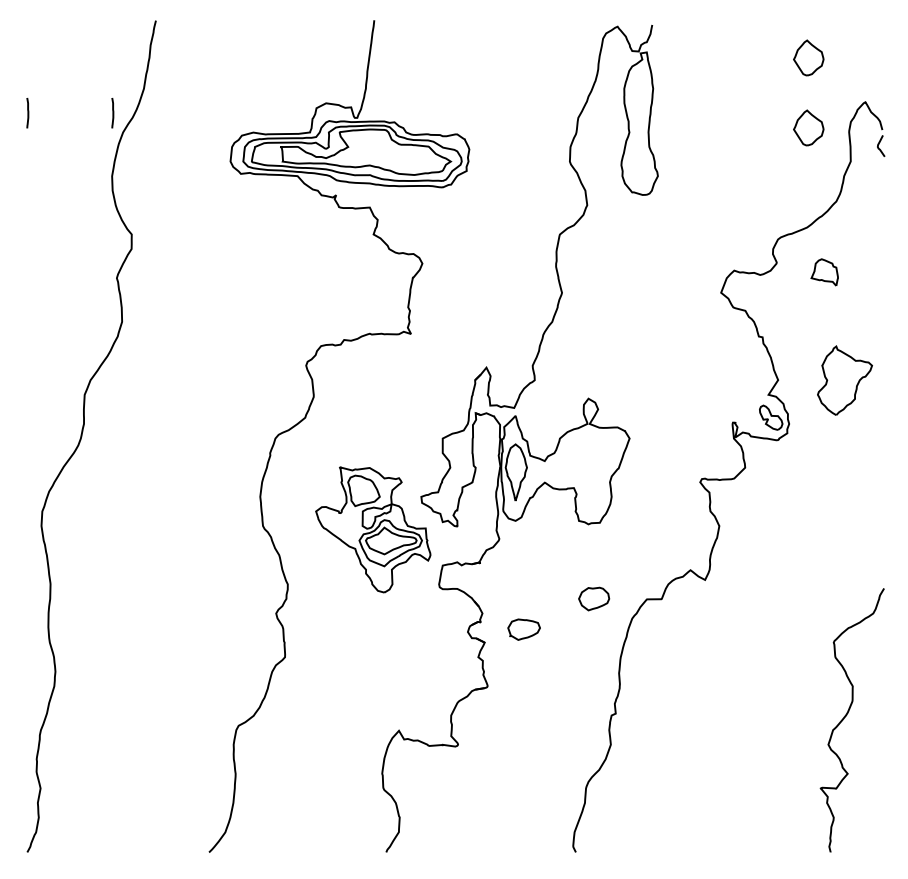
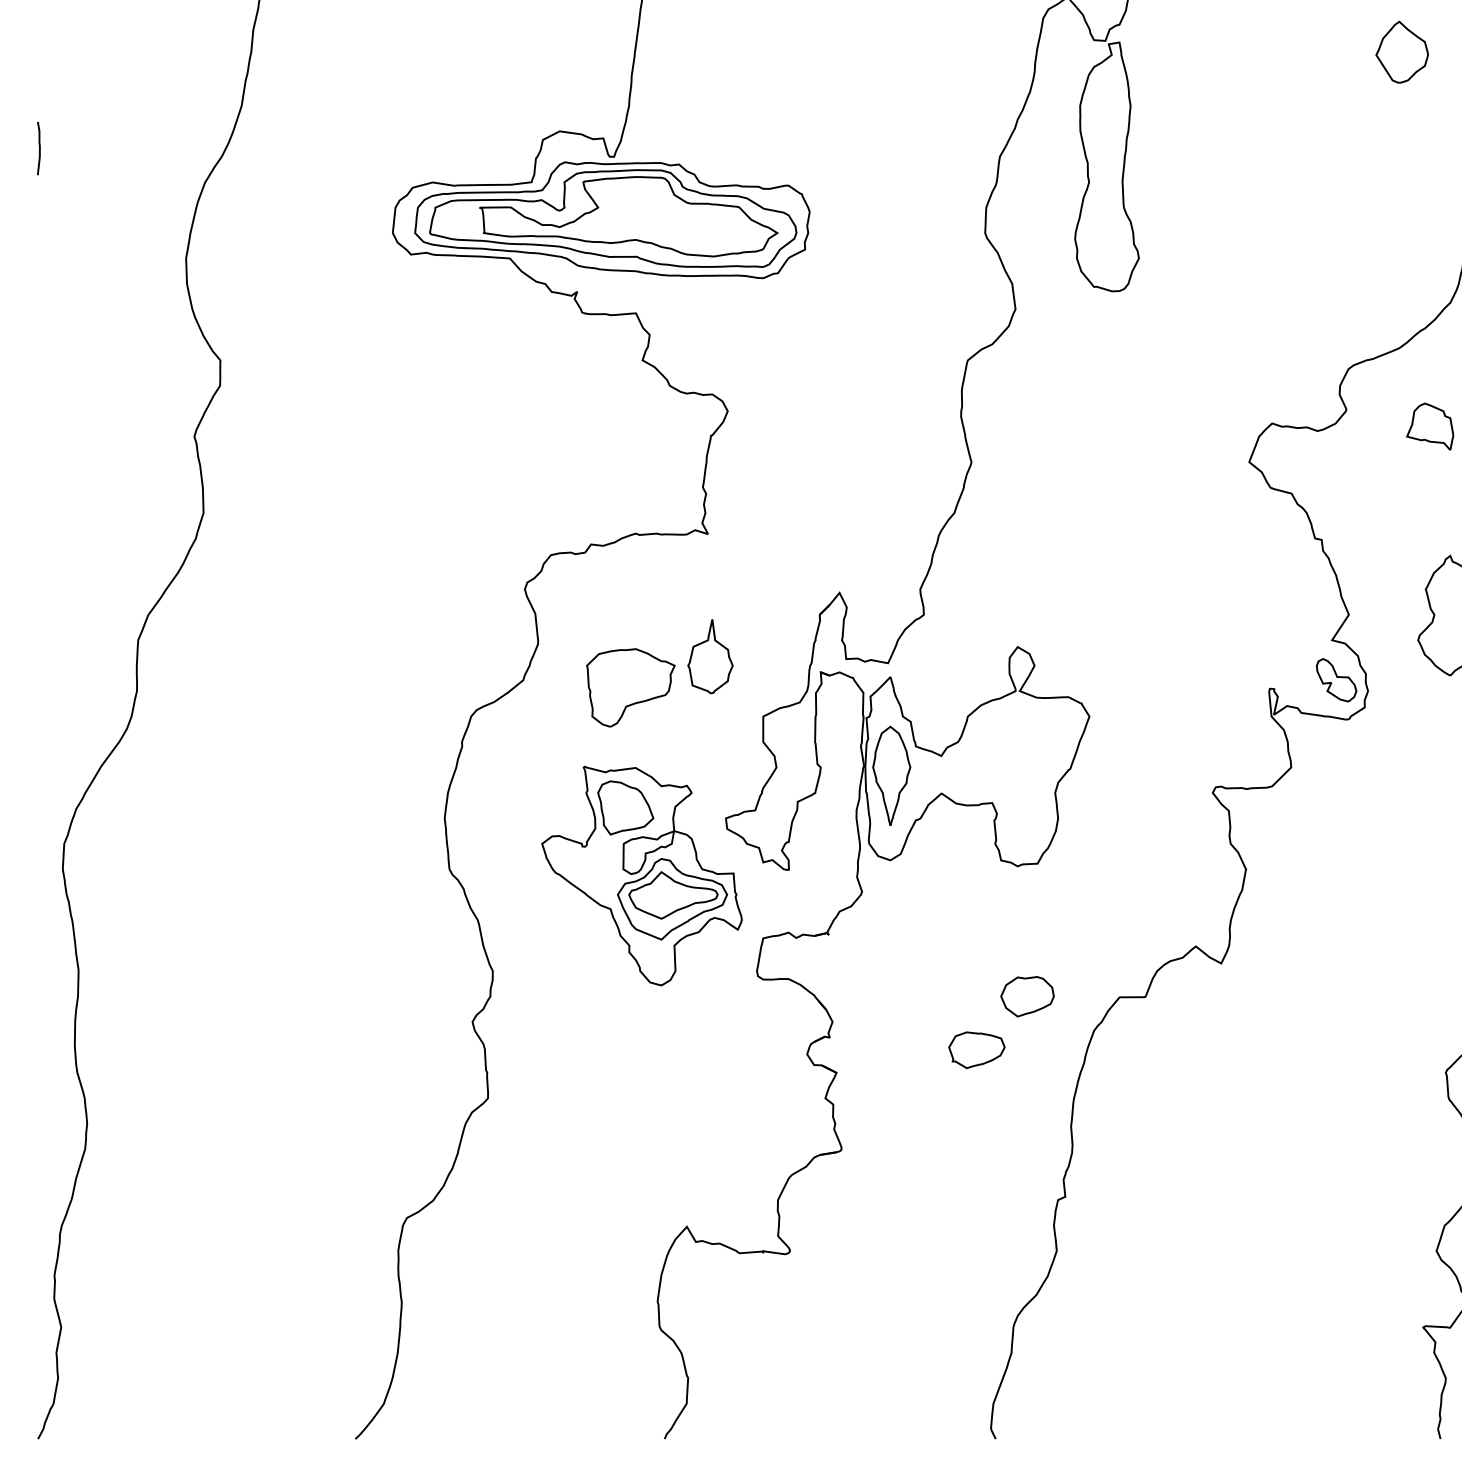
line: (112, 113) -> (186, 149), removed
part: (808, 127) -> (1401, 173), removed
part: (383, 413) -> (659, 672), added
part: (523, 629) -> (975, 1049), moved

